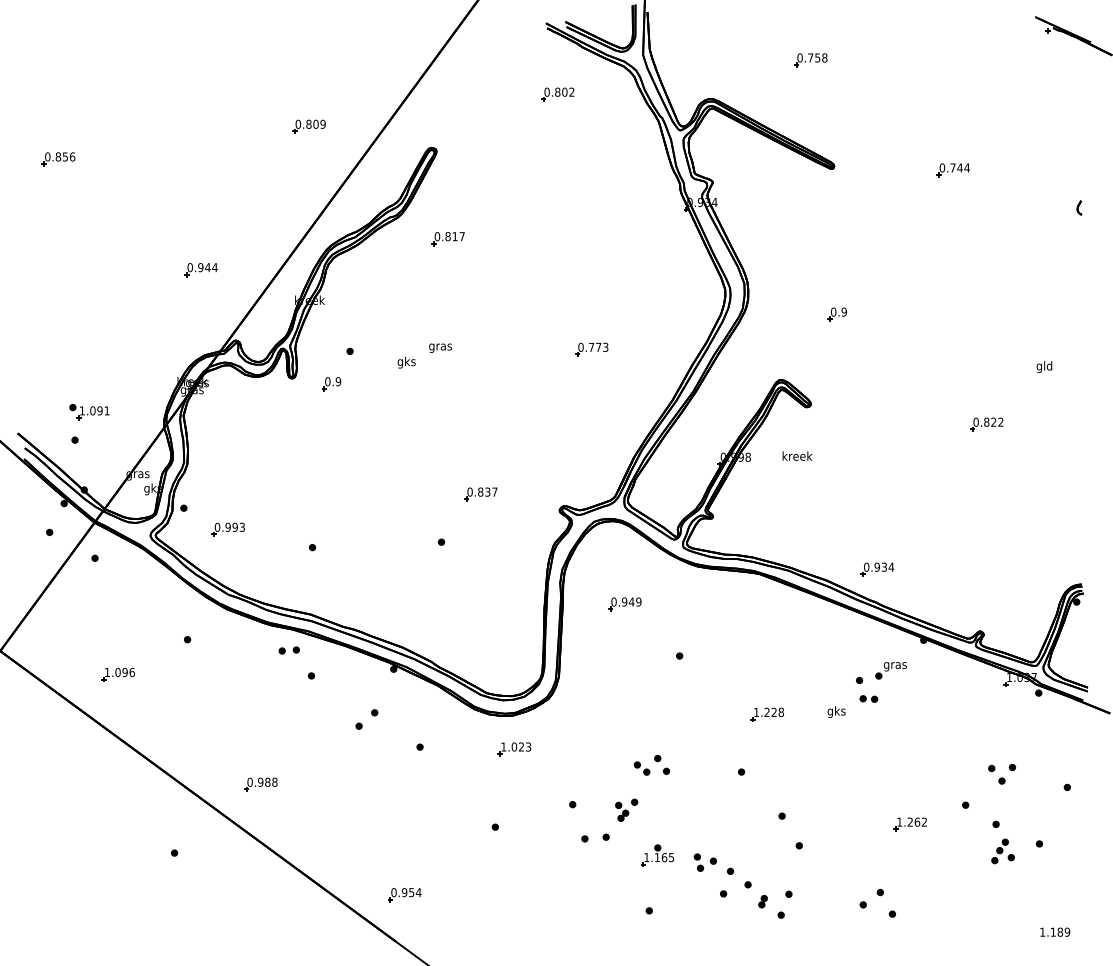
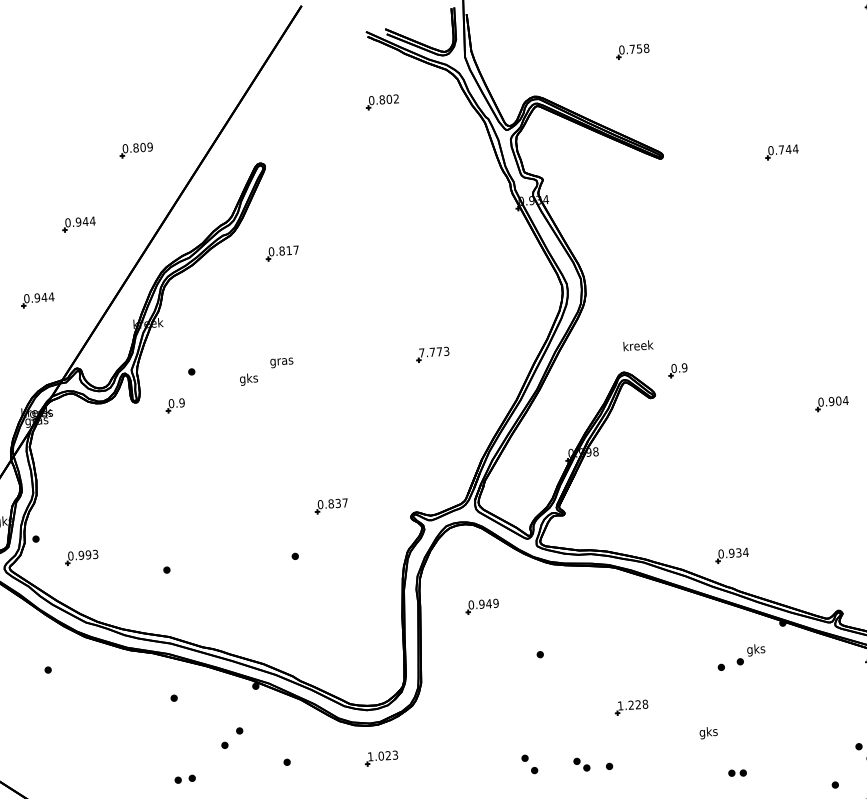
part: (246, 197) -> (78, 225), added
part: (836, 314) -> (677, 370), moved
text: (580, 346) -> (421, 352), 0.773 -> 7.773
text: (993, 421) -> (838, 400), 0.822 -> 0.904
text: (797, 455) -> (638, 345), moved
part: (288, 650) -> (184, 779), moved
text: (894, 665) -> (755, 650), gras -> gks
part: (868, 698) -> (737, 772), moved
text: (836, 711) -> (708, 732), moved
part: (641, 768) -> (581, 764), moved

